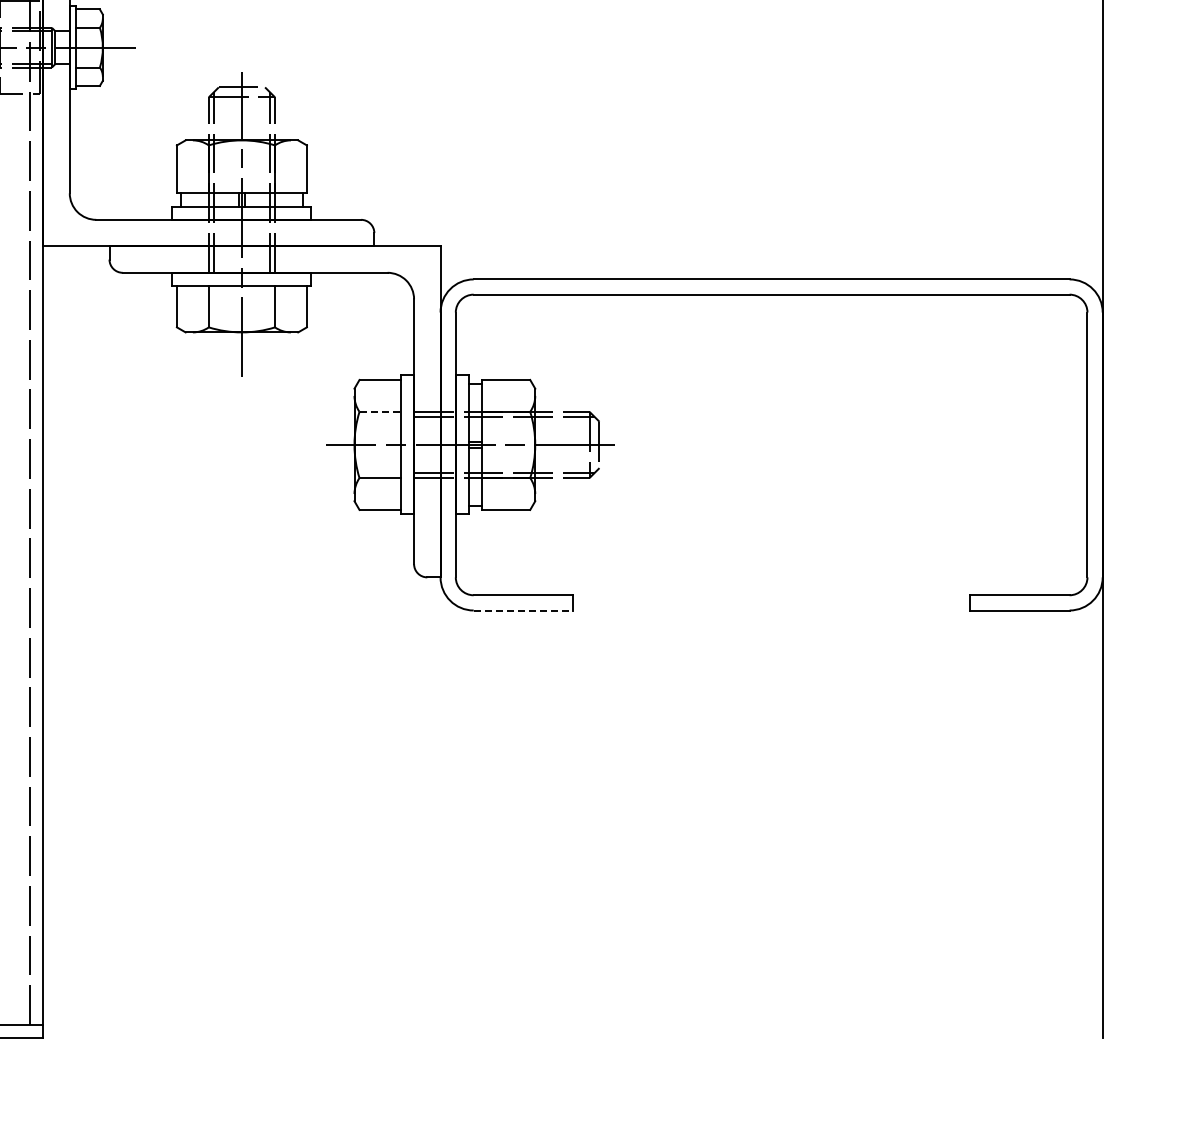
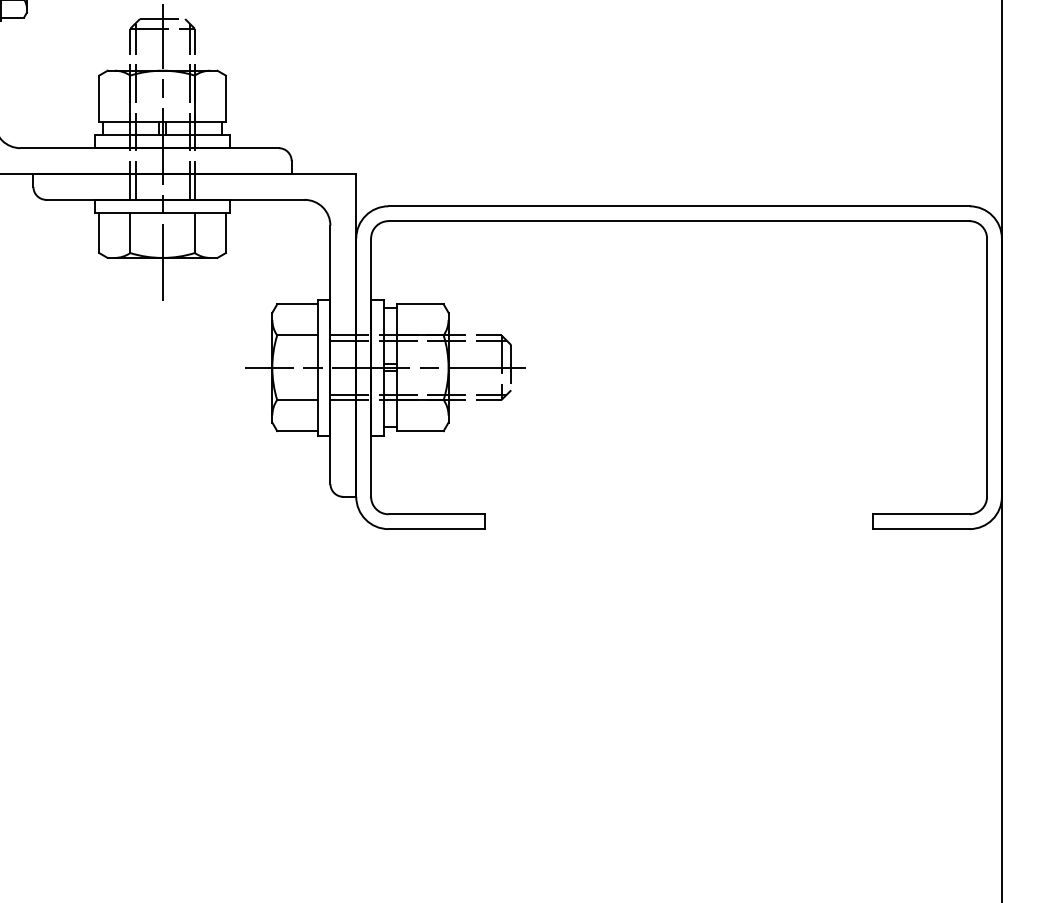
line: (380, 411) -> (297, 335), dashed -> solid
line: (523, 610) -> (437, 529), dashed -> solid

